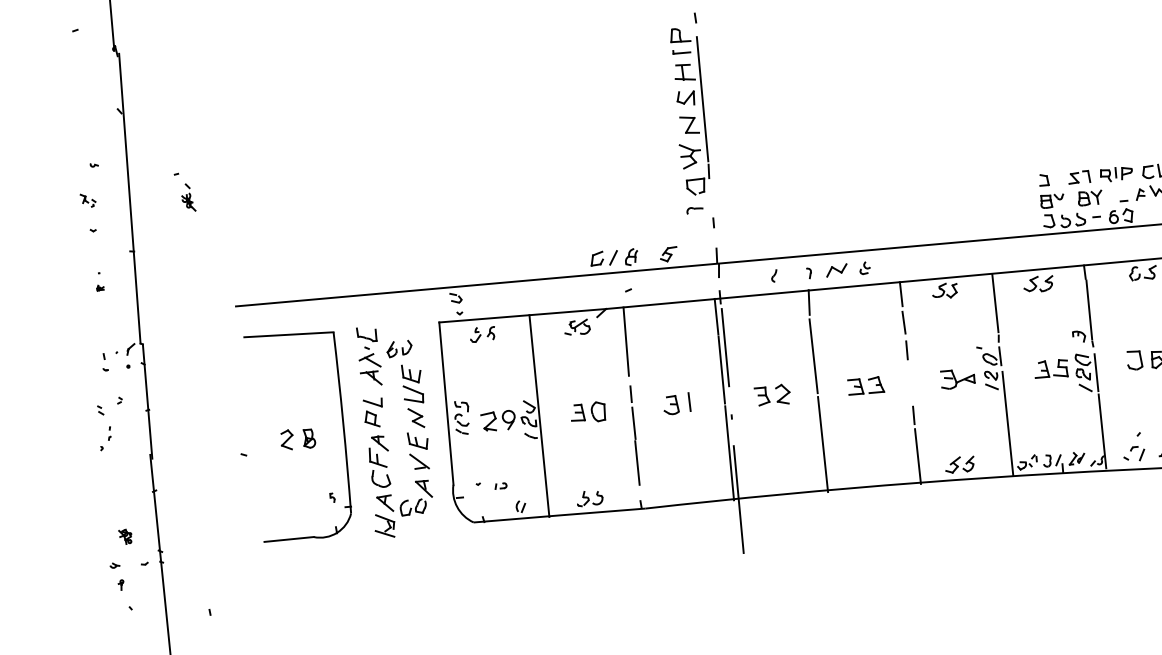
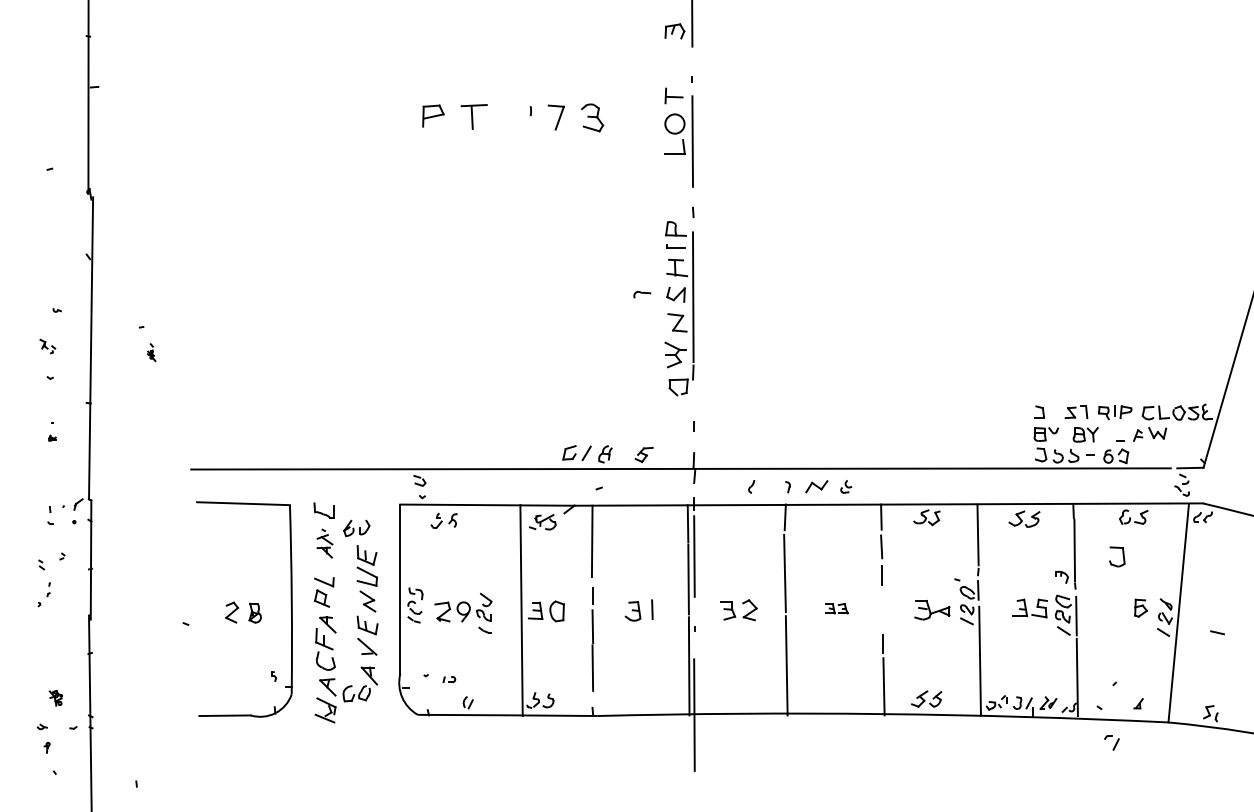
part: (188, 197) -> (151, 352), size x0.6
part: (695, 210) -> (642, 294), moved
part: (1134, 360) -> (1117, 556), moved
part: (369, 366) -> (324, 543), size x0.7
part: (865, 385) -> (836, 608), size x0.6
line: (539, 415) -> (521, 610), moved
part: (1137, 453) -> (1111, 742), moved

